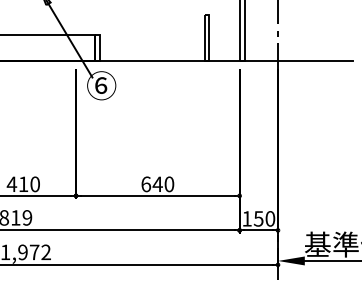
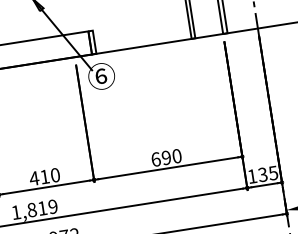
text: (157, 184) -> (166, 158), 640 -> 690
text: (264, 218) -> (268, 173), 150 -> 135

